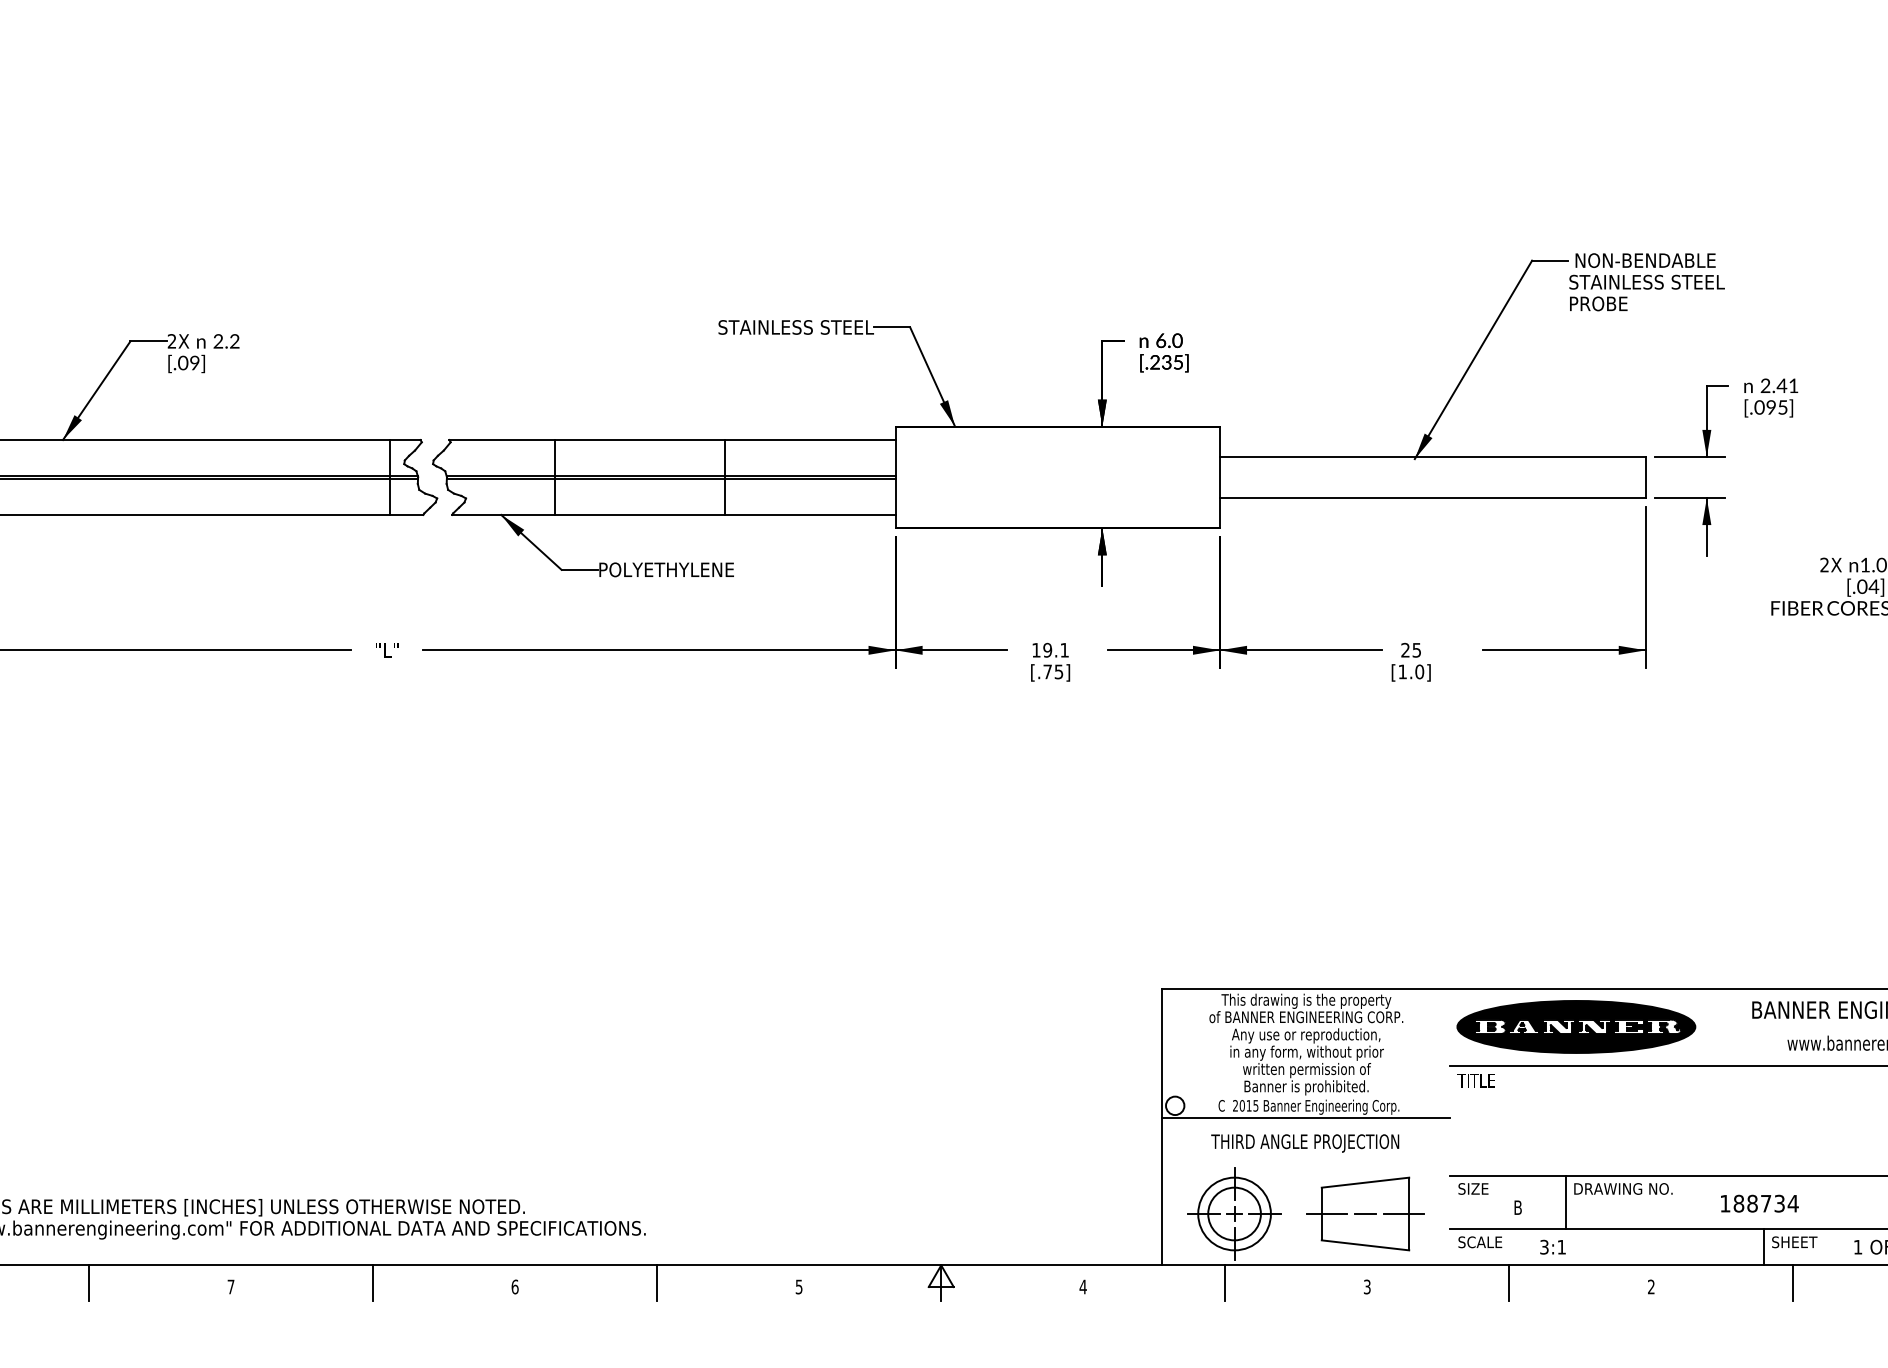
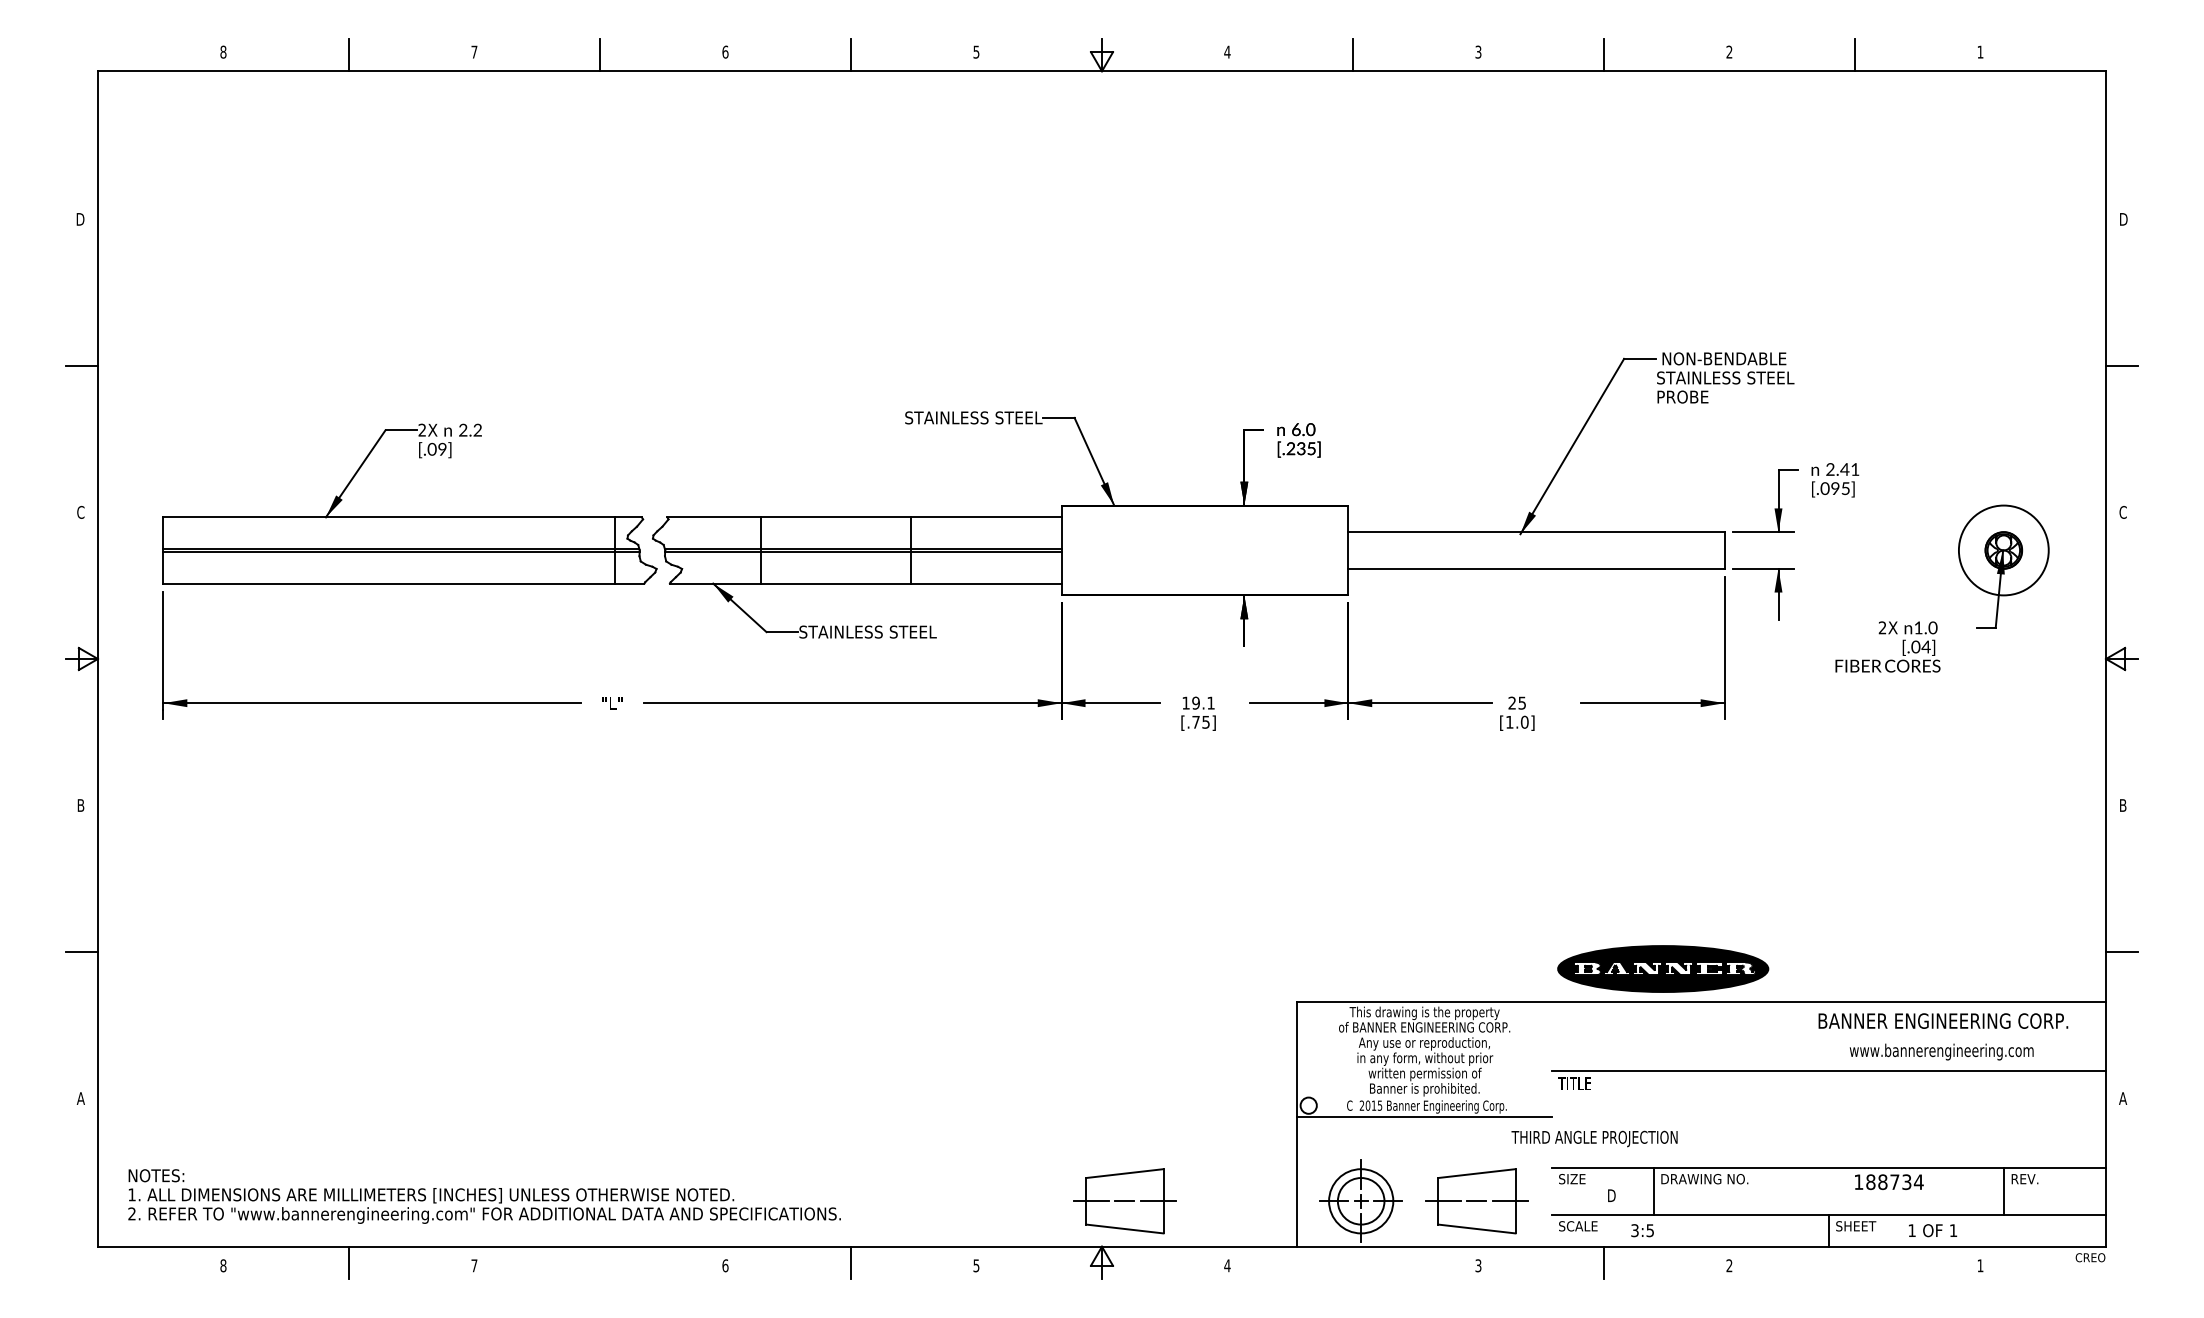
text: (675, 569) -> (867, 631), POLYETHYLENE -> STAINLESS STEEL
part: (1576, 1026) -> (1663, 968), moved
text: (1305, 1142) -> (1594, 1138), moved
text: (1760, 1202) -> (1889, 1181), moved
text: (1517, 1207) -> (1611, 1195), B -> D
part: (966, 1214) -> (1124, 1201), added
text: (1560, 1247) -> (1649, 1230), 3:1 -> 3:5
line: (372, 1283) -> (599, 1262), removed
line: (1225, 1283) -> (1353, 1262), removed
line: (1793, 1283) -> (1855, 1262), removed

